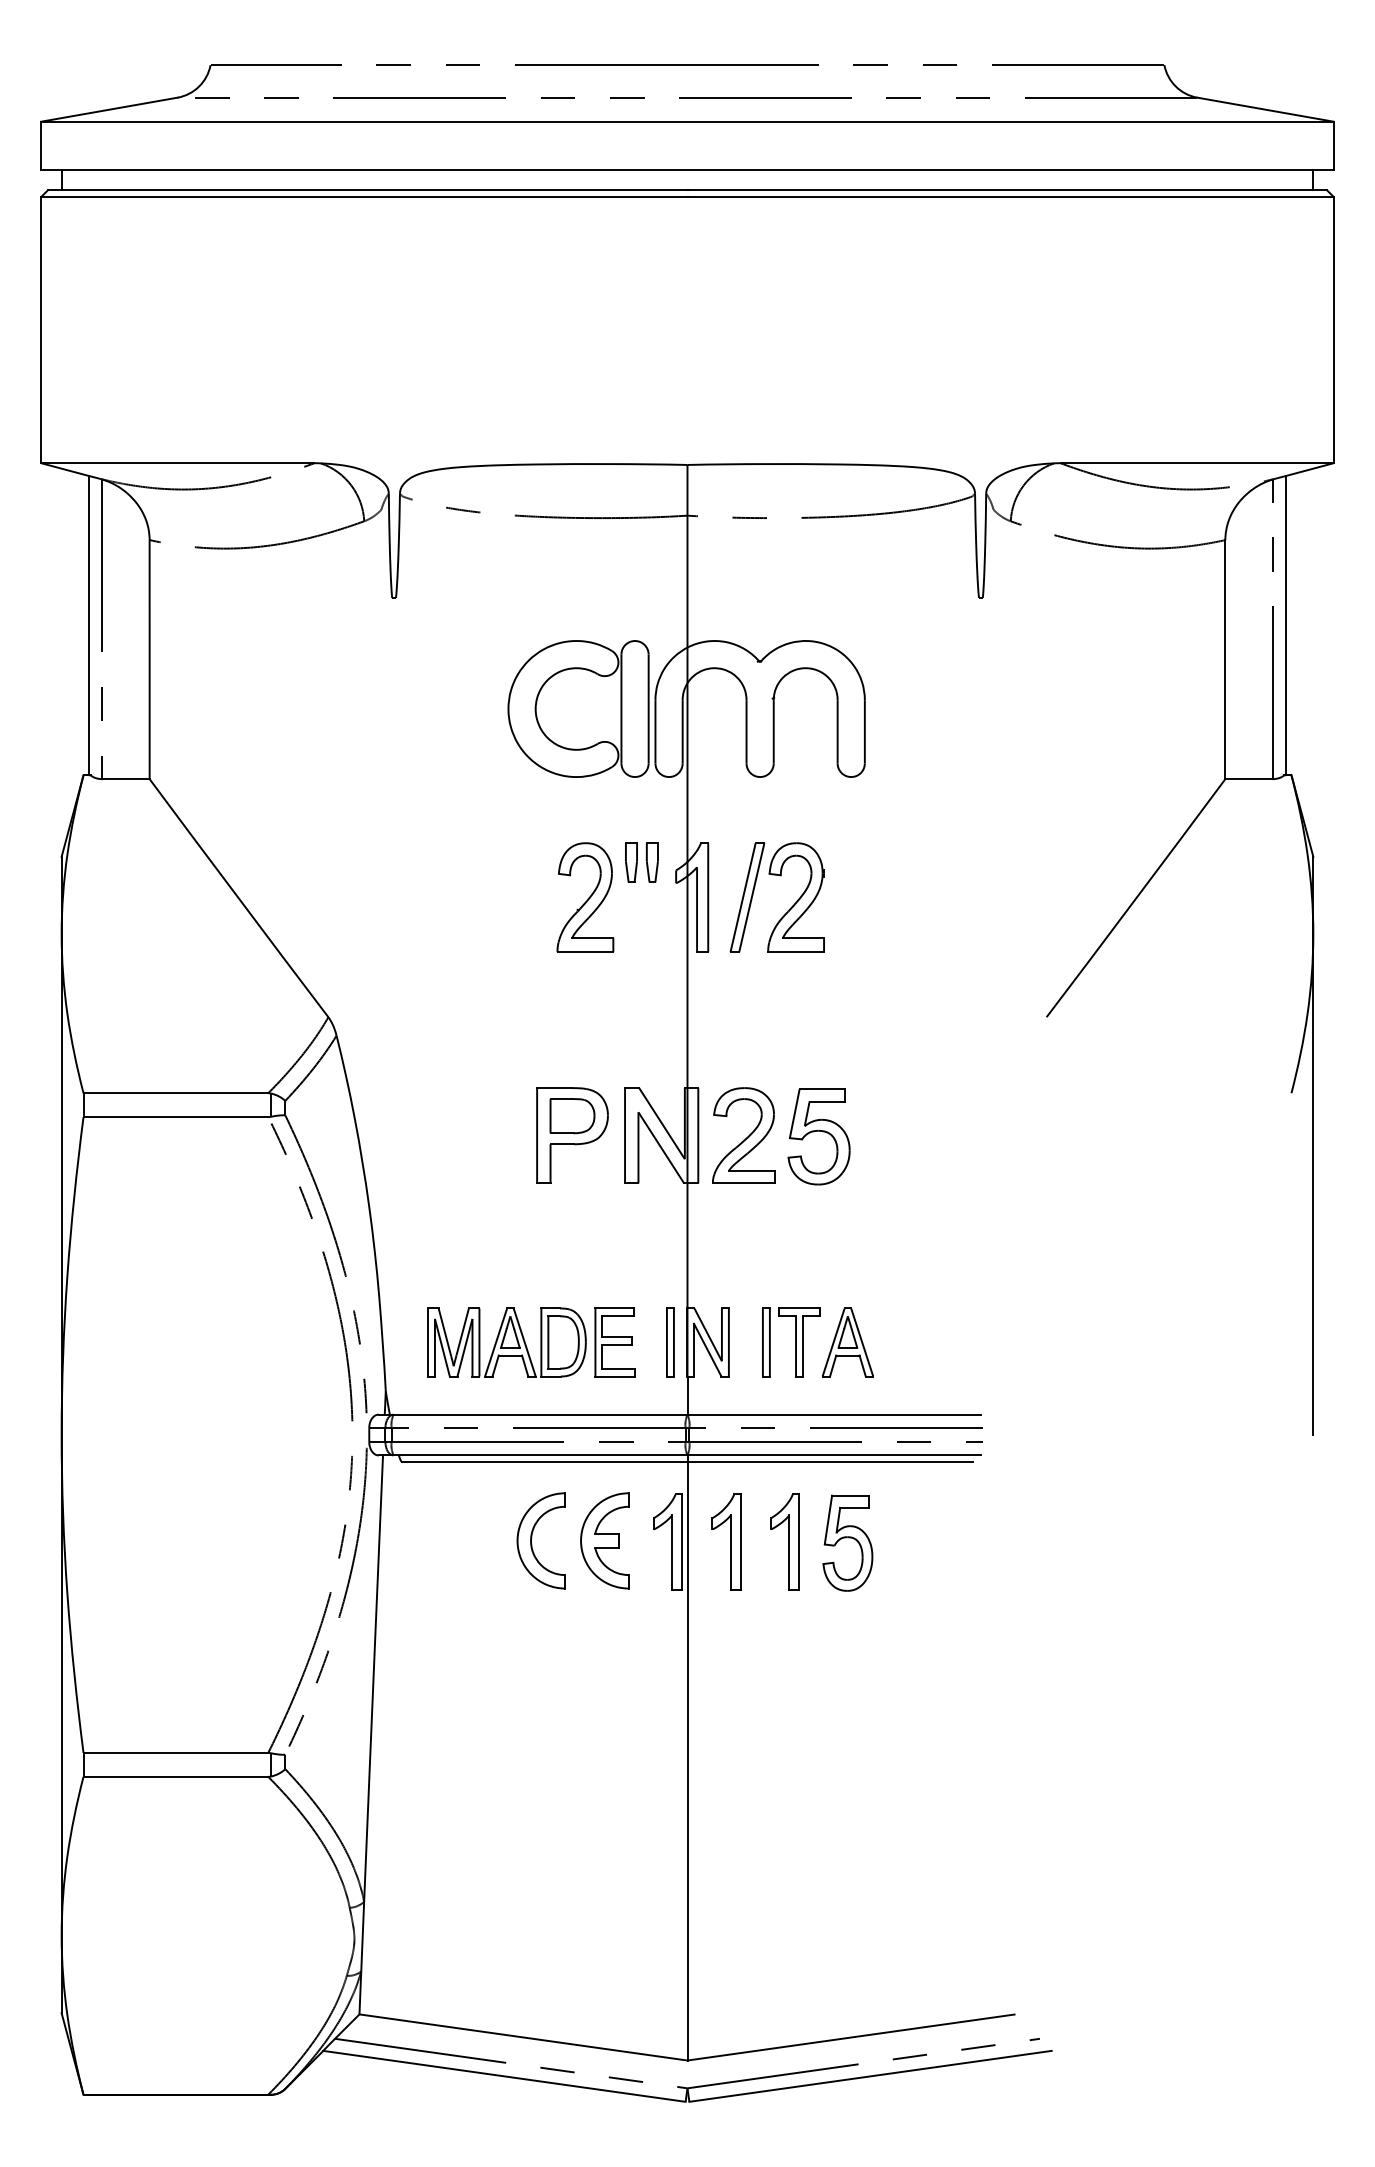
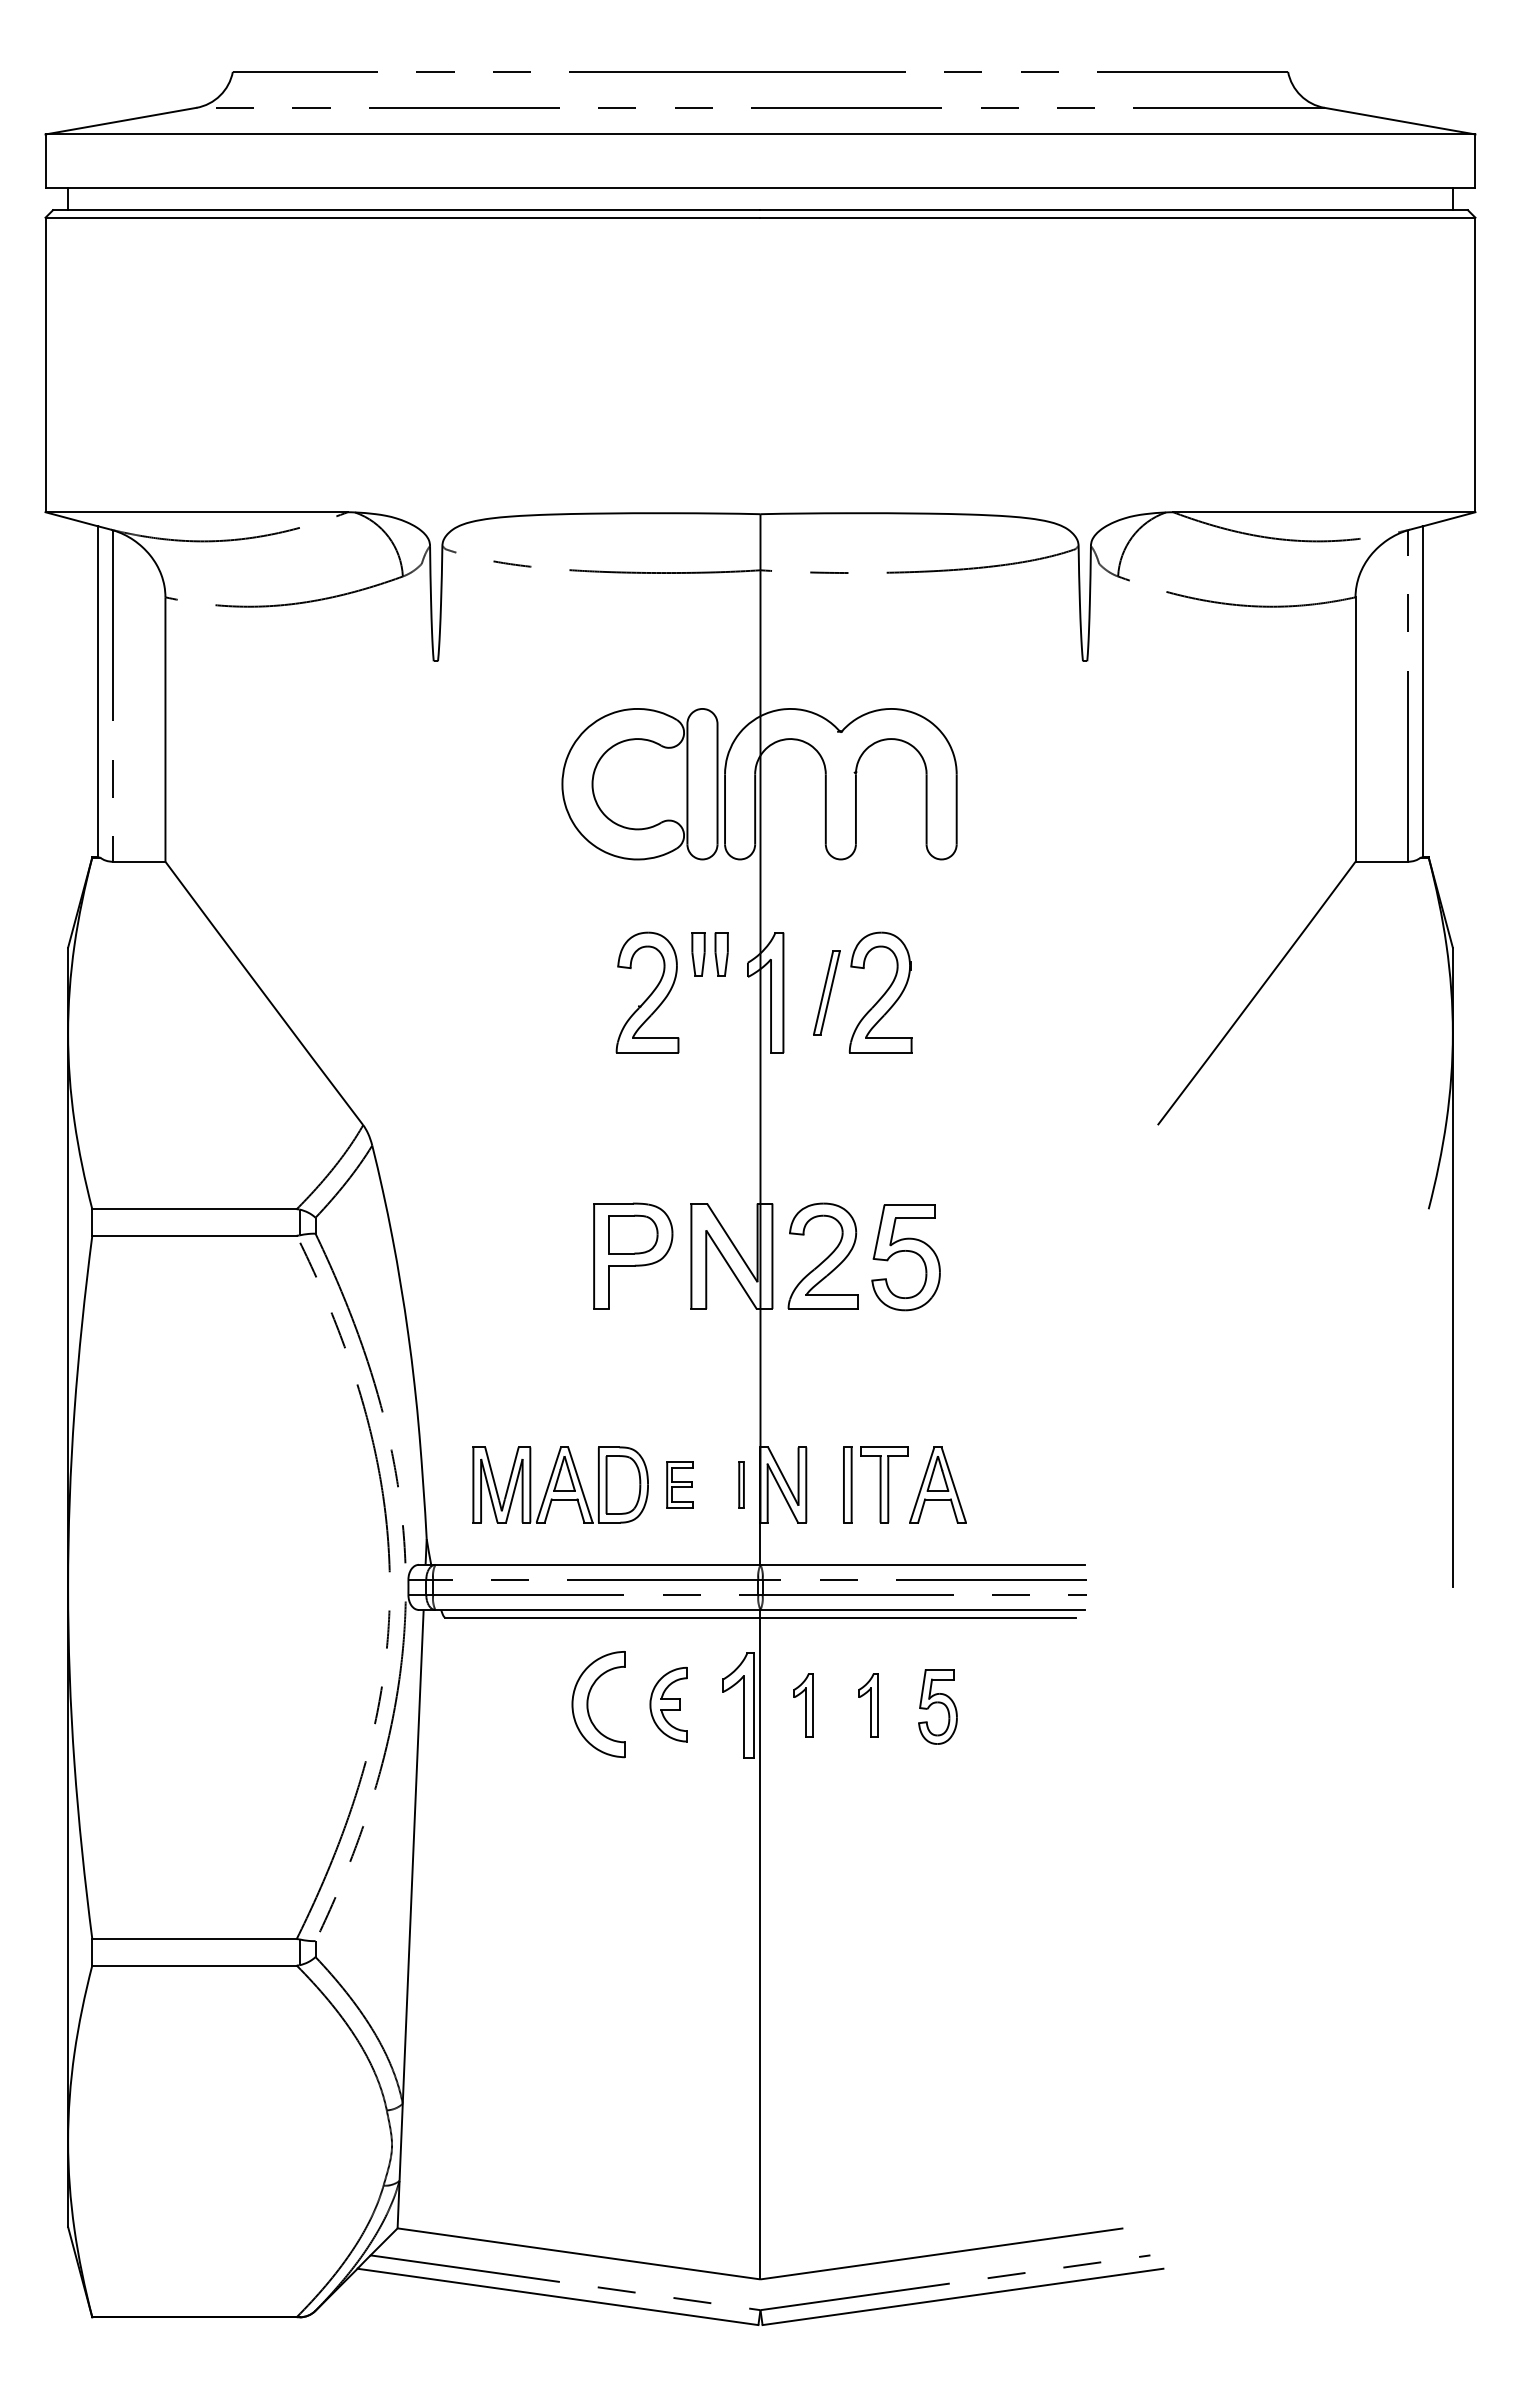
part: (747, 897) -> (826, 992), size x0.7
part: (614, 1342) -> (679, 1484), size x0.6
part: (670, 1342) -> (741, 1484), size x0.6
part: (604, 1540) -> (668, 1704), size x0.7
part: (726, 1541) -> (803, 1705), size x0.6
part: (785, 1541) -> (868, 1705), size x0.6
part: (847, 1542) -> (937, 1706), size x0.7

